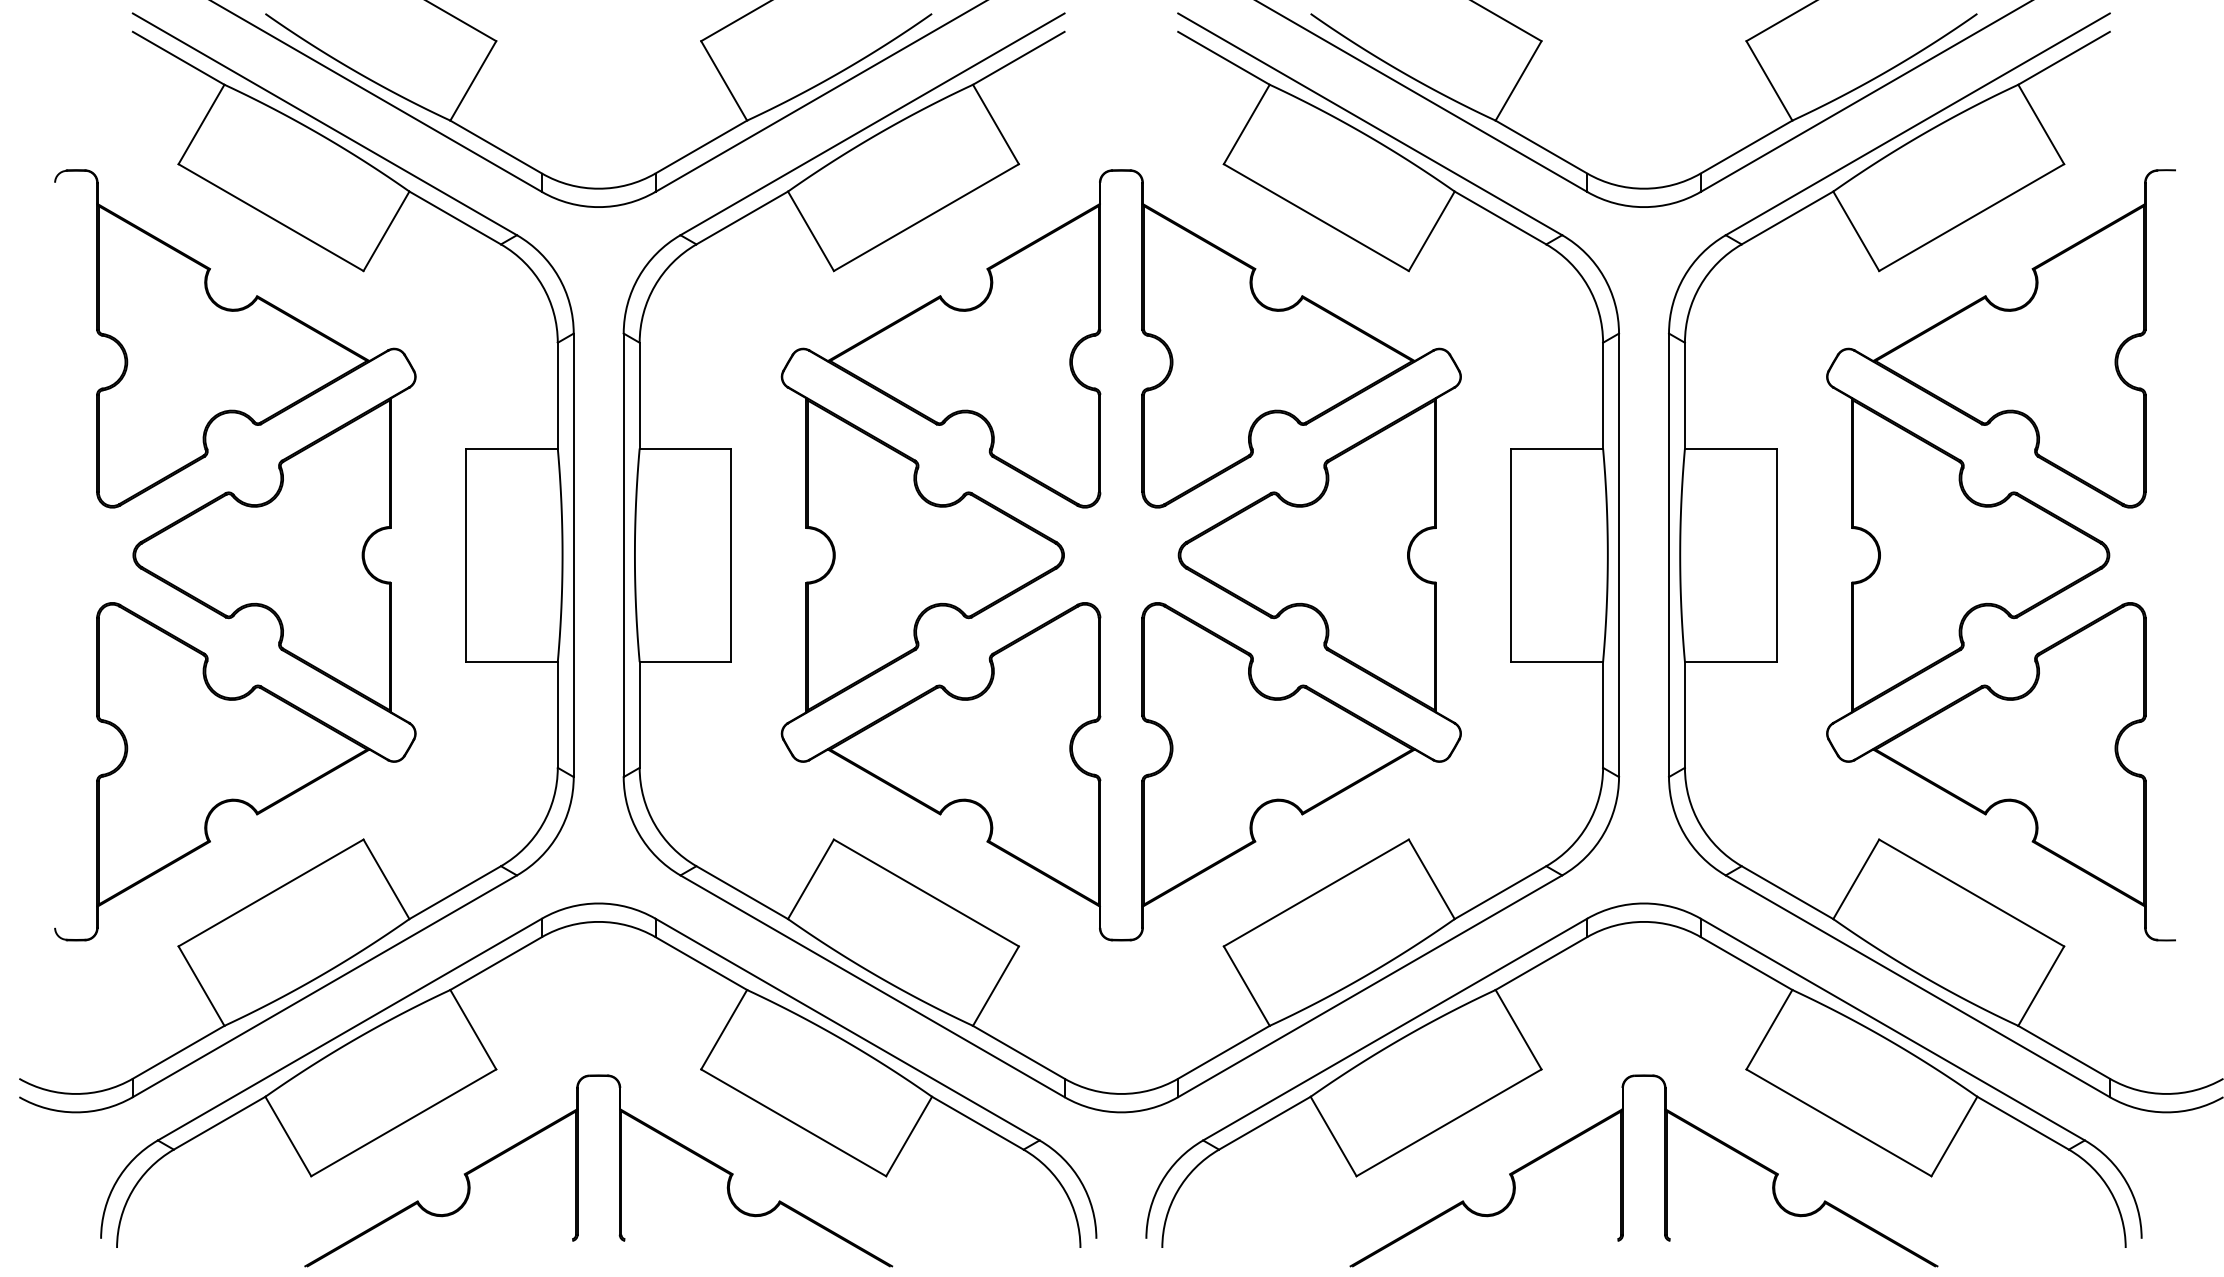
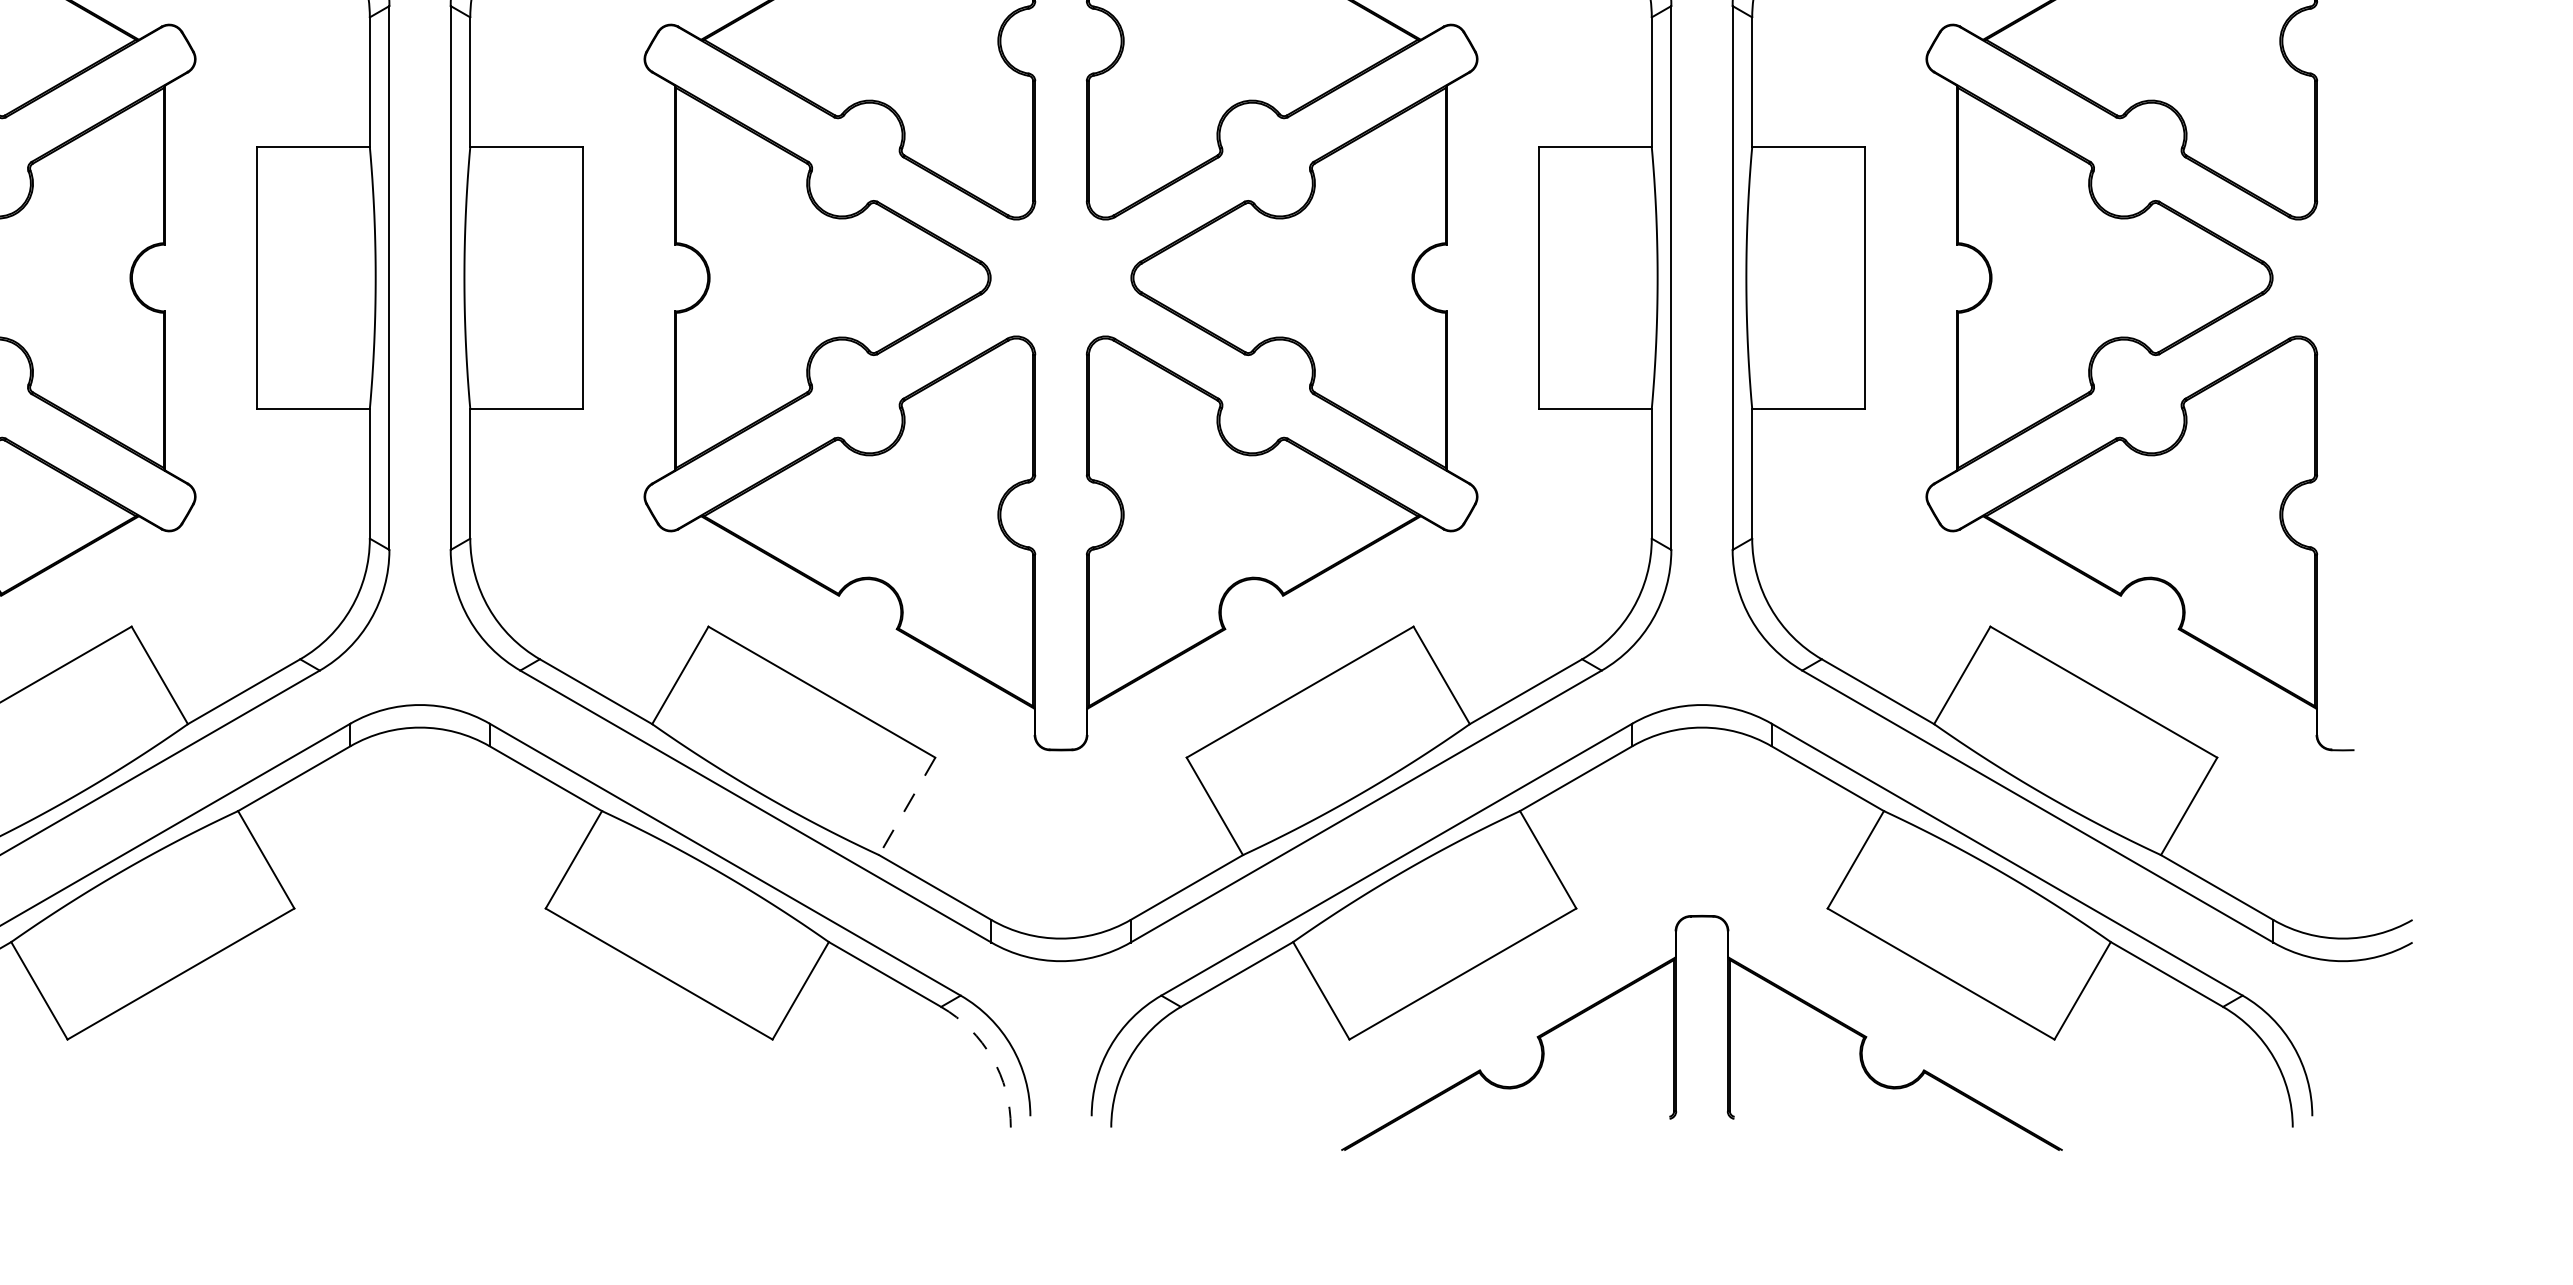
line: (995, 986) -> (906, 806), solid -> dashed
part: (578, 1170) -> (395, 1032), removed
arc: (1065, 1191) -> (992, 1058), solid -> dashed

